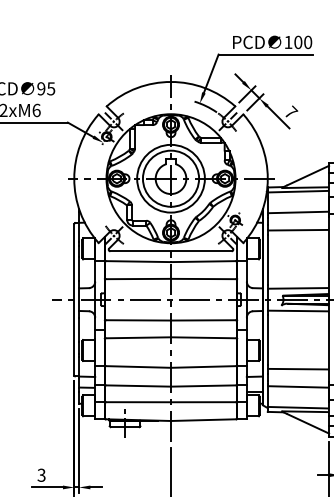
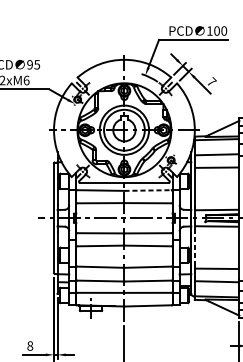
line: (203, 261) -> (148, 190), solid -> dashed
line: (267, 340) -> (194, 247), solid -> dashed
text: (41, 474) -> (30, 345), 3 -> 8

